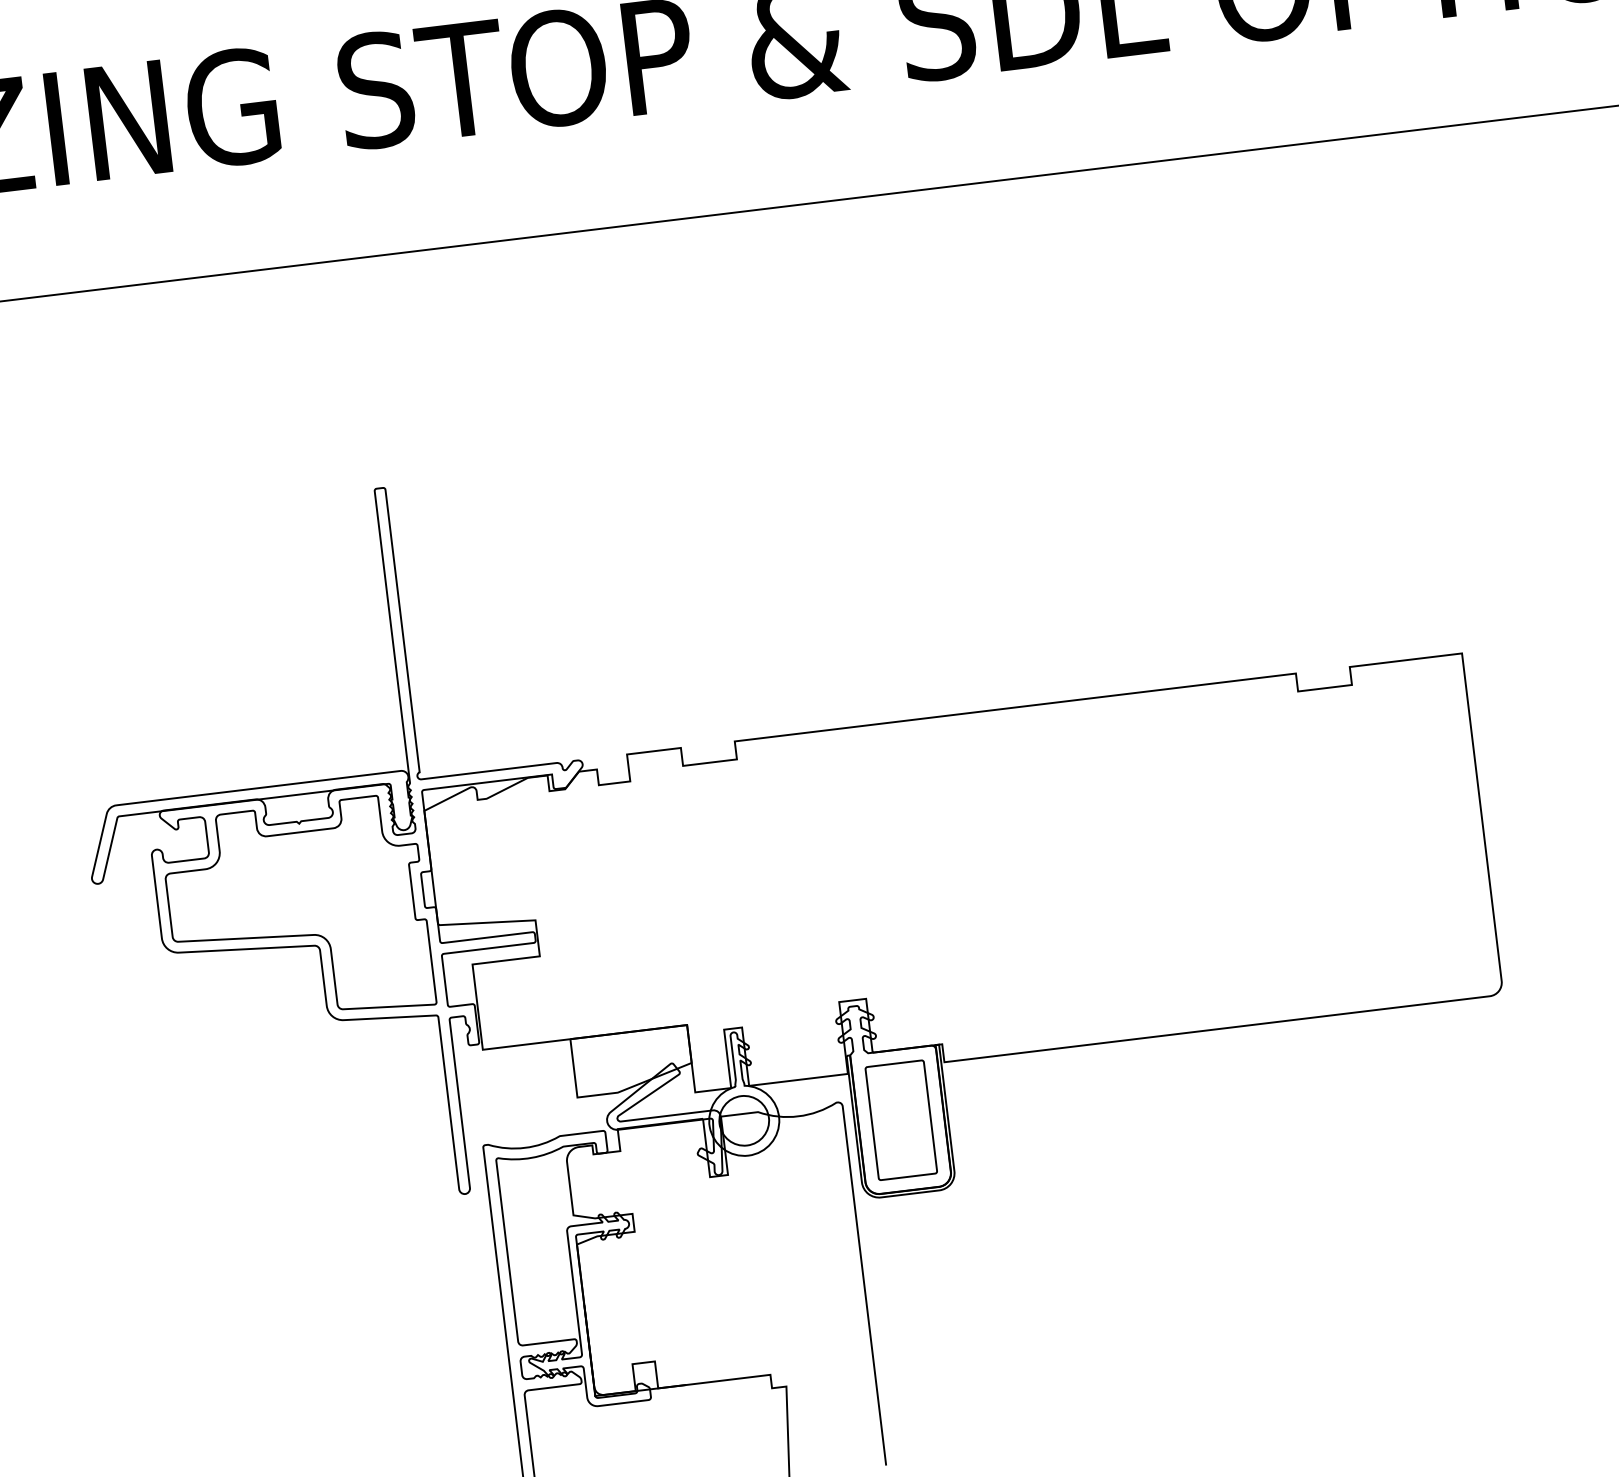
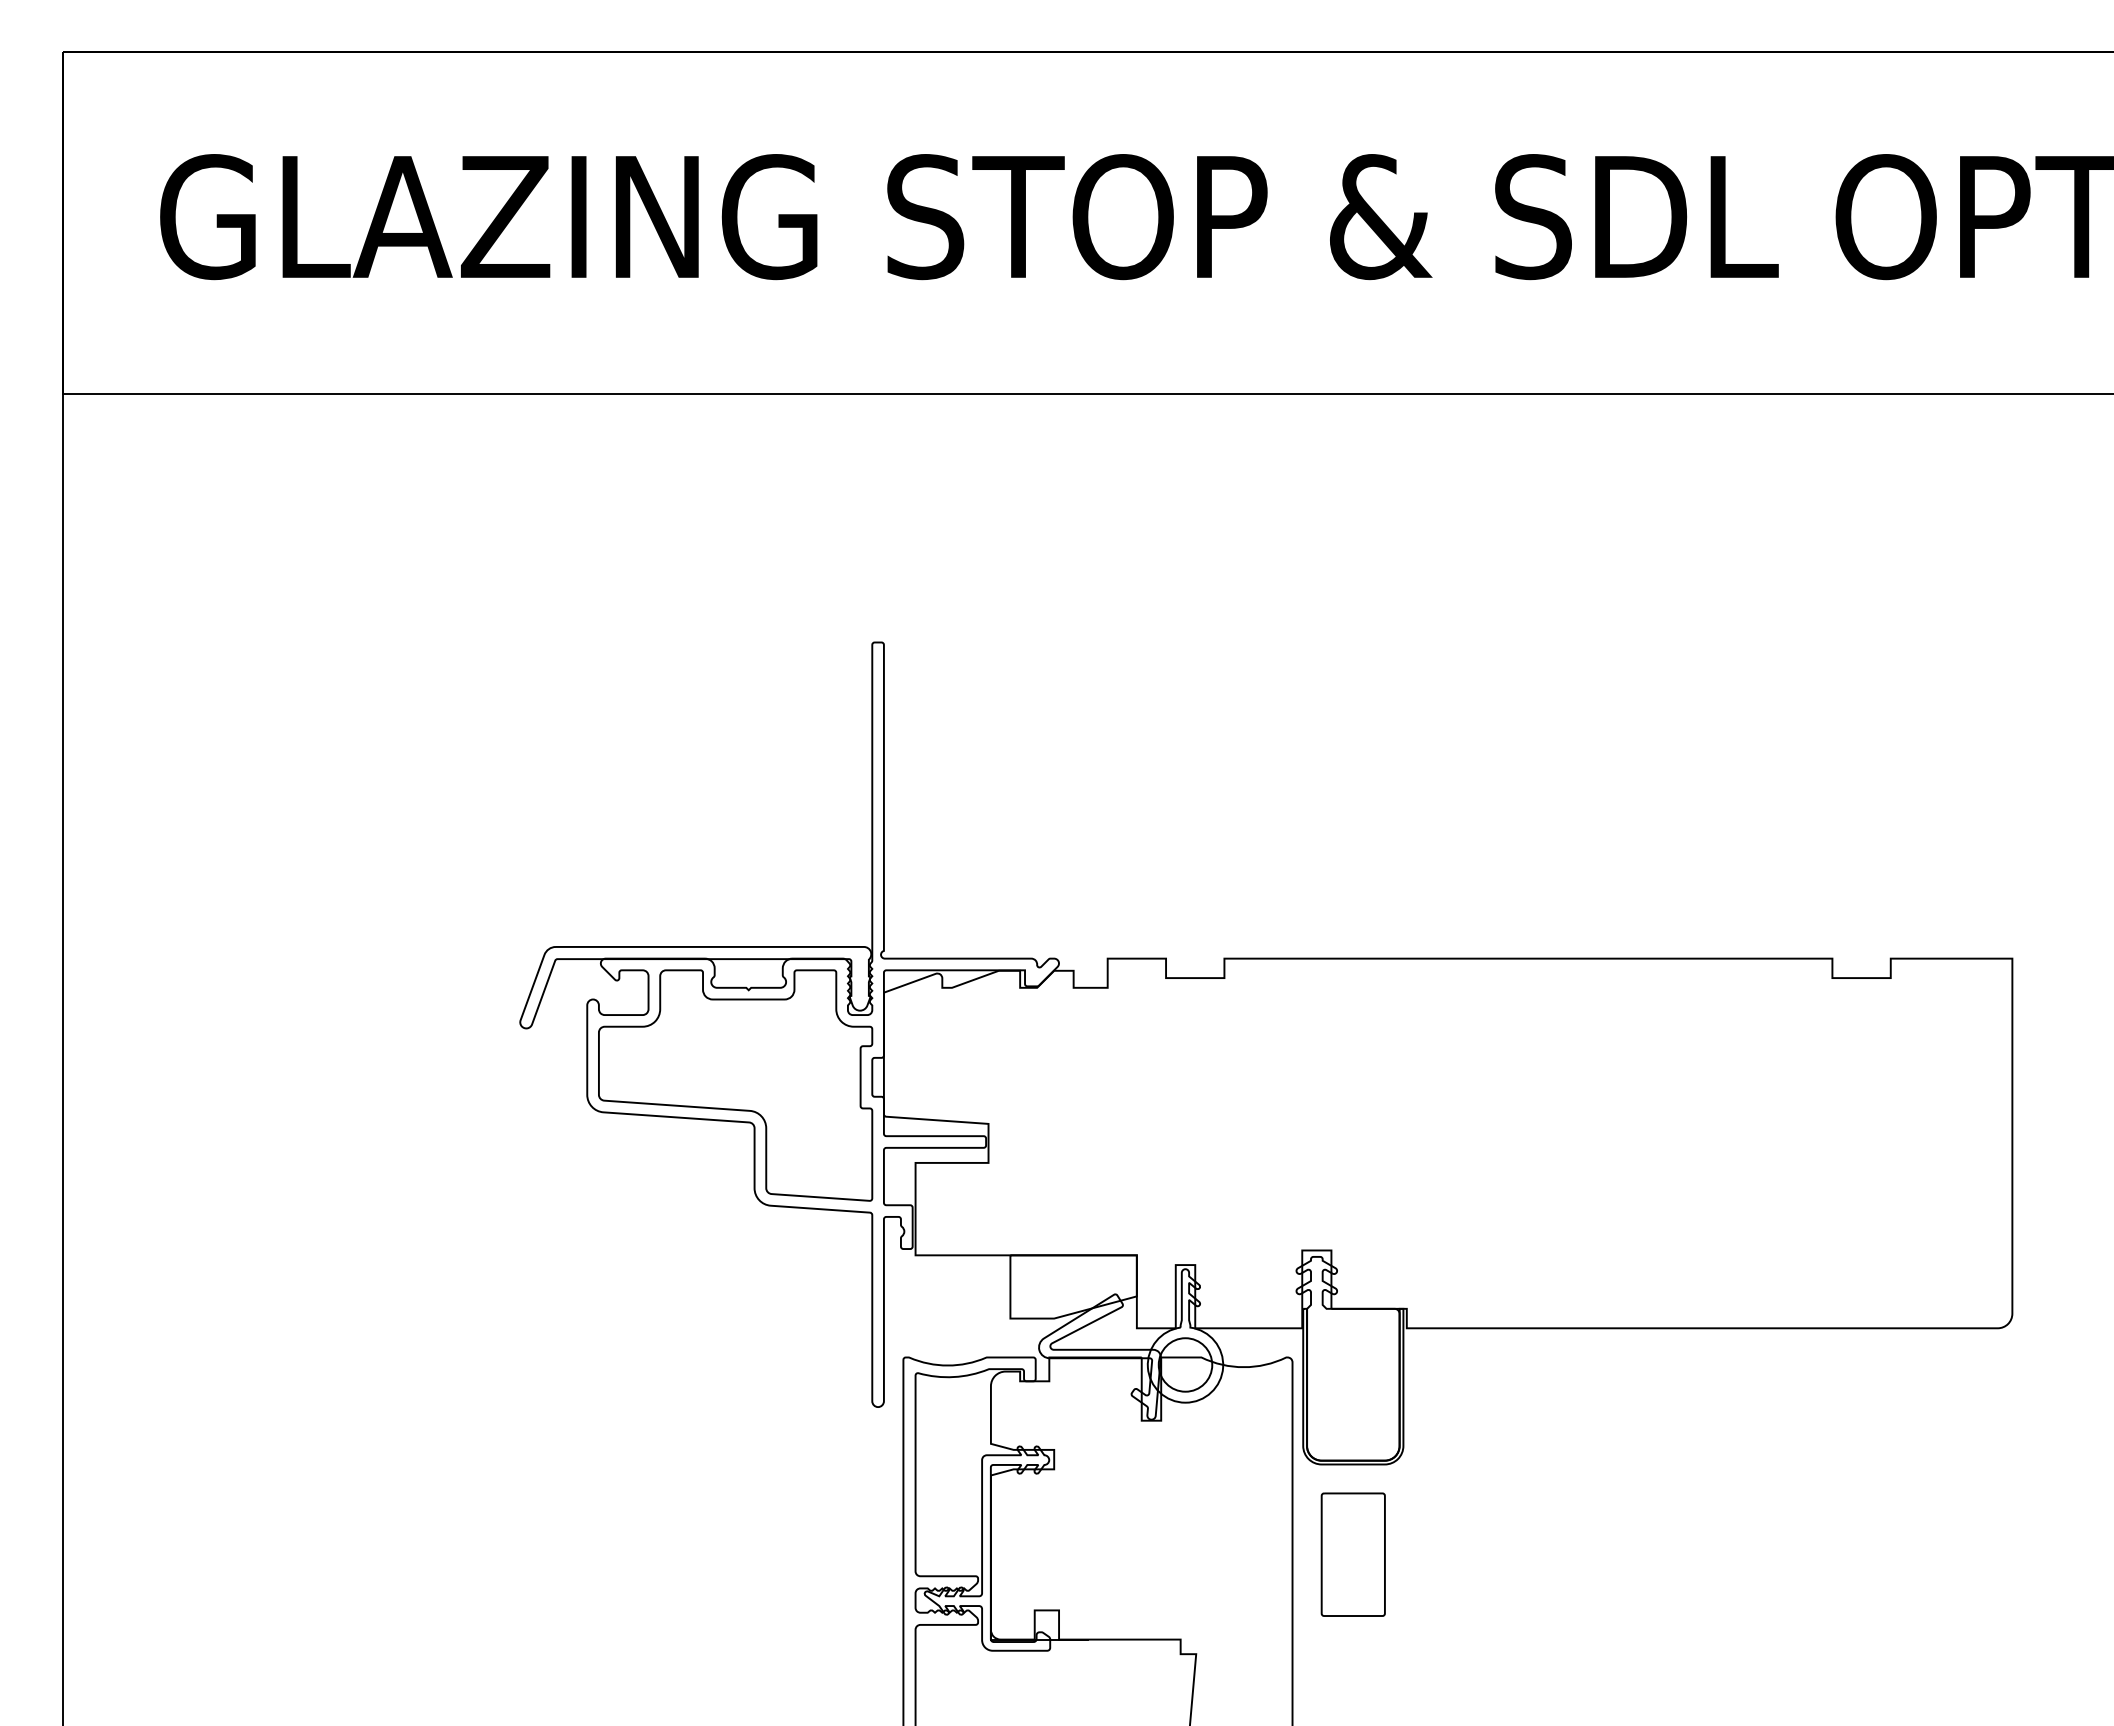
part: (900, 1120) -> (1352, 1554), moved

